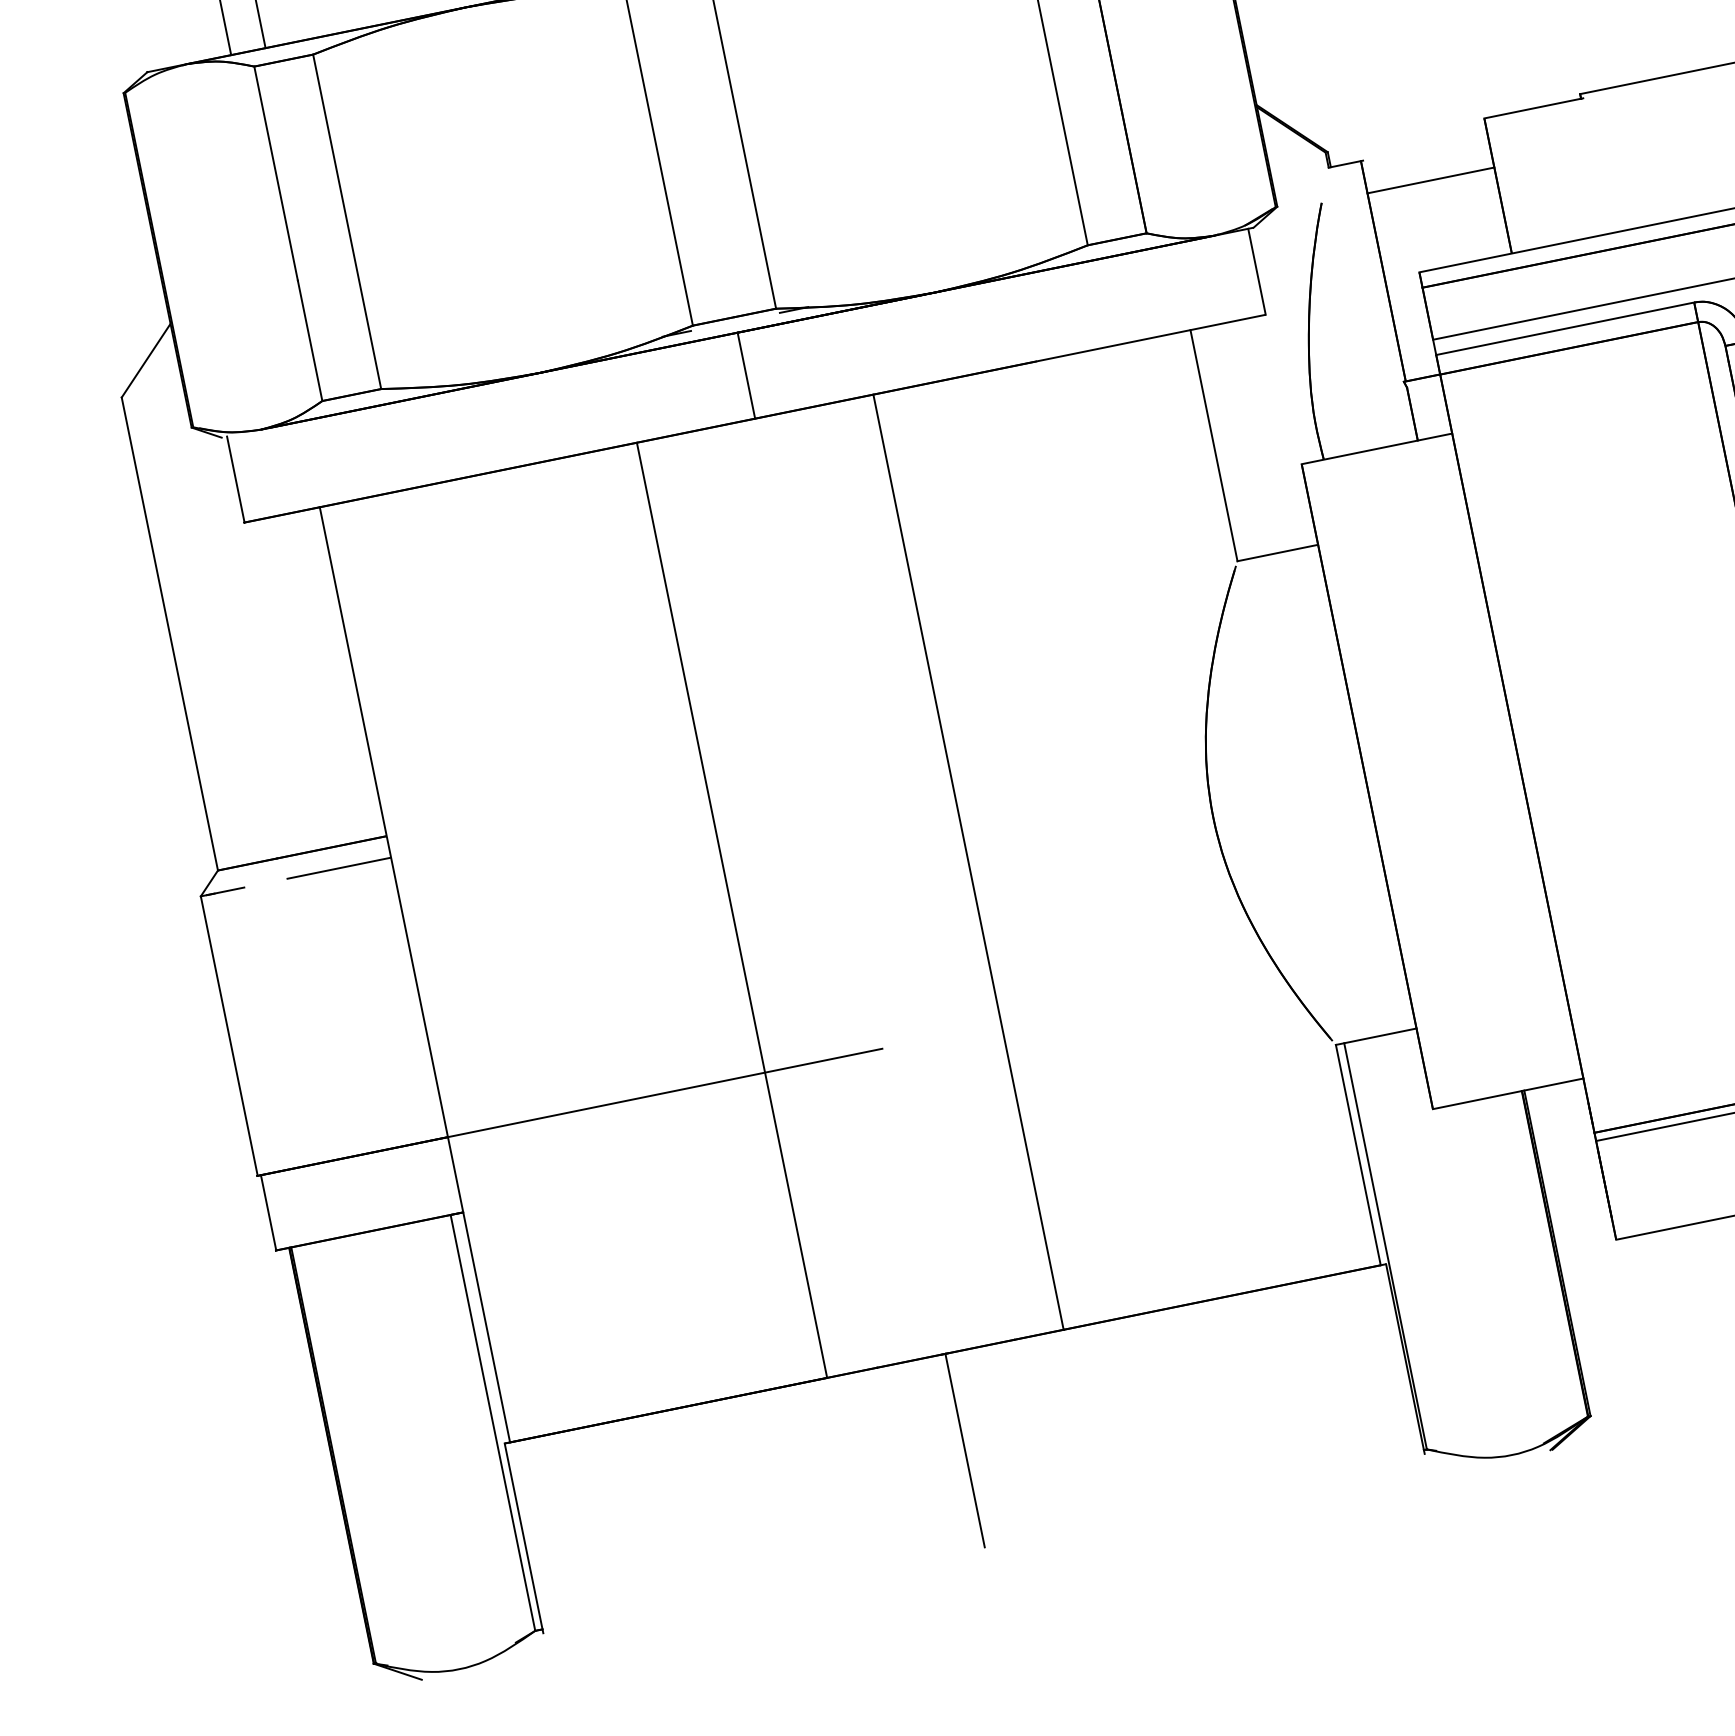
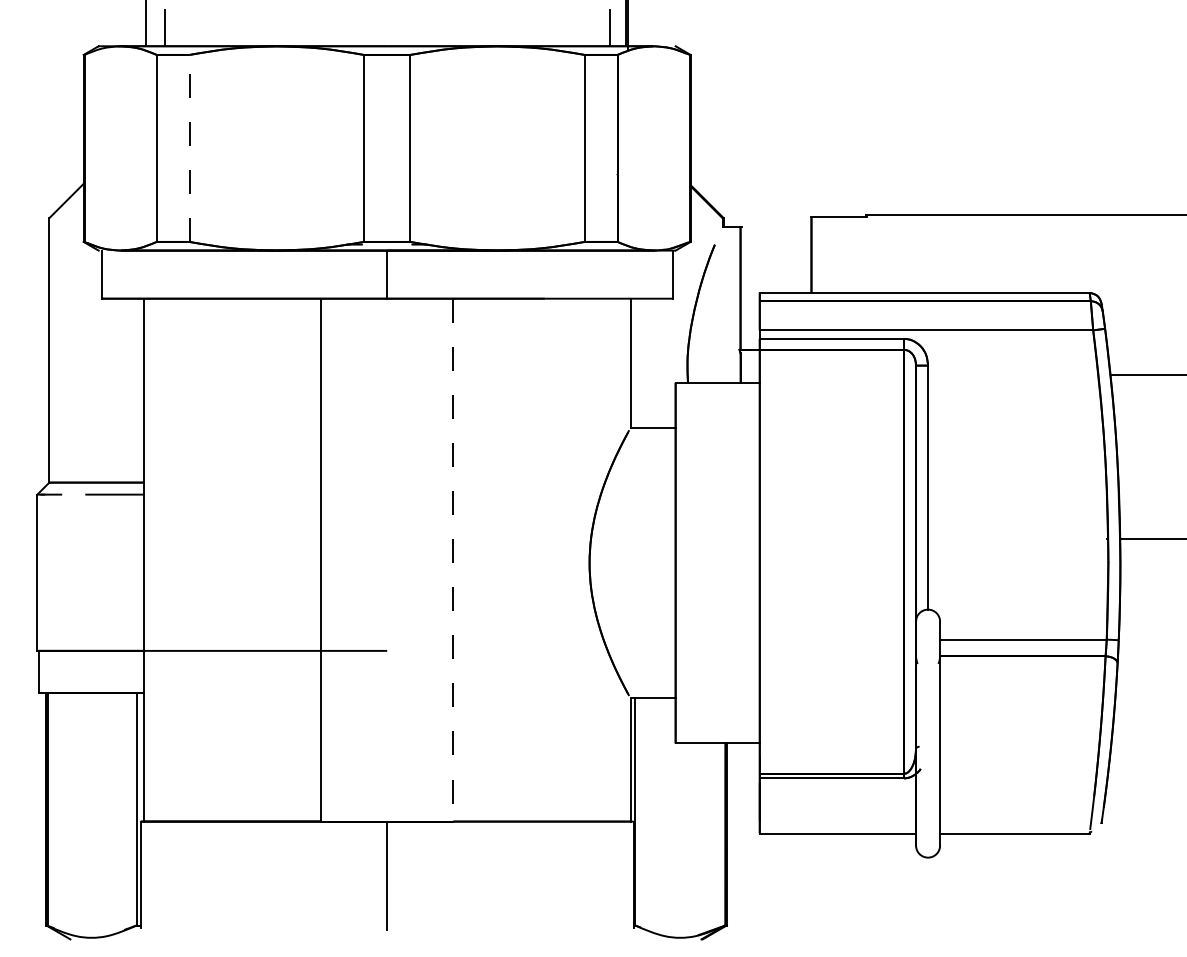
line: (1429, 180) -> (775, 244), removed
line: (346, 221) -> (189, 148), solid -> dashed
line: (969, 862) -> (453, 560), solid -> dashed

